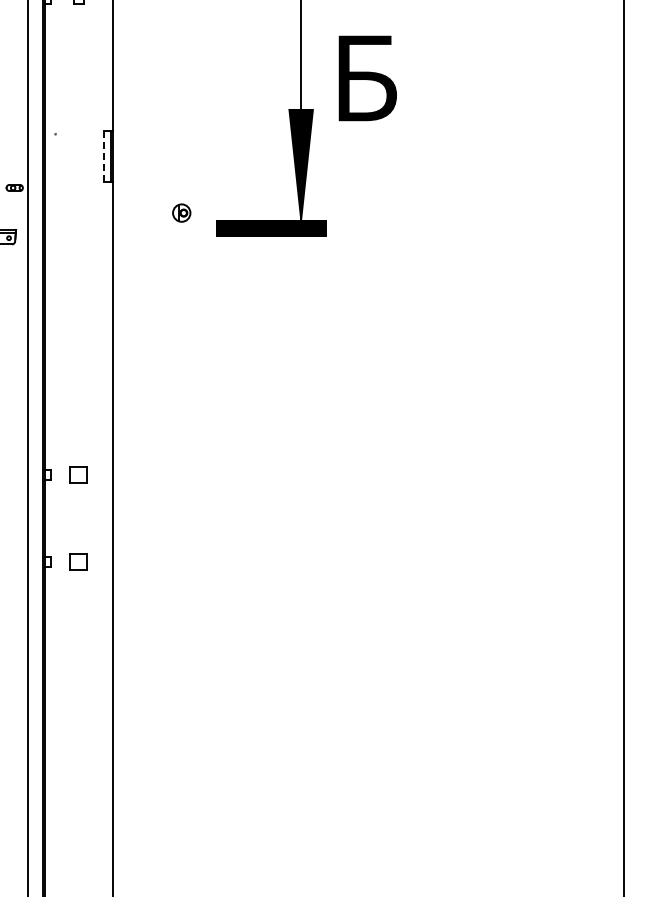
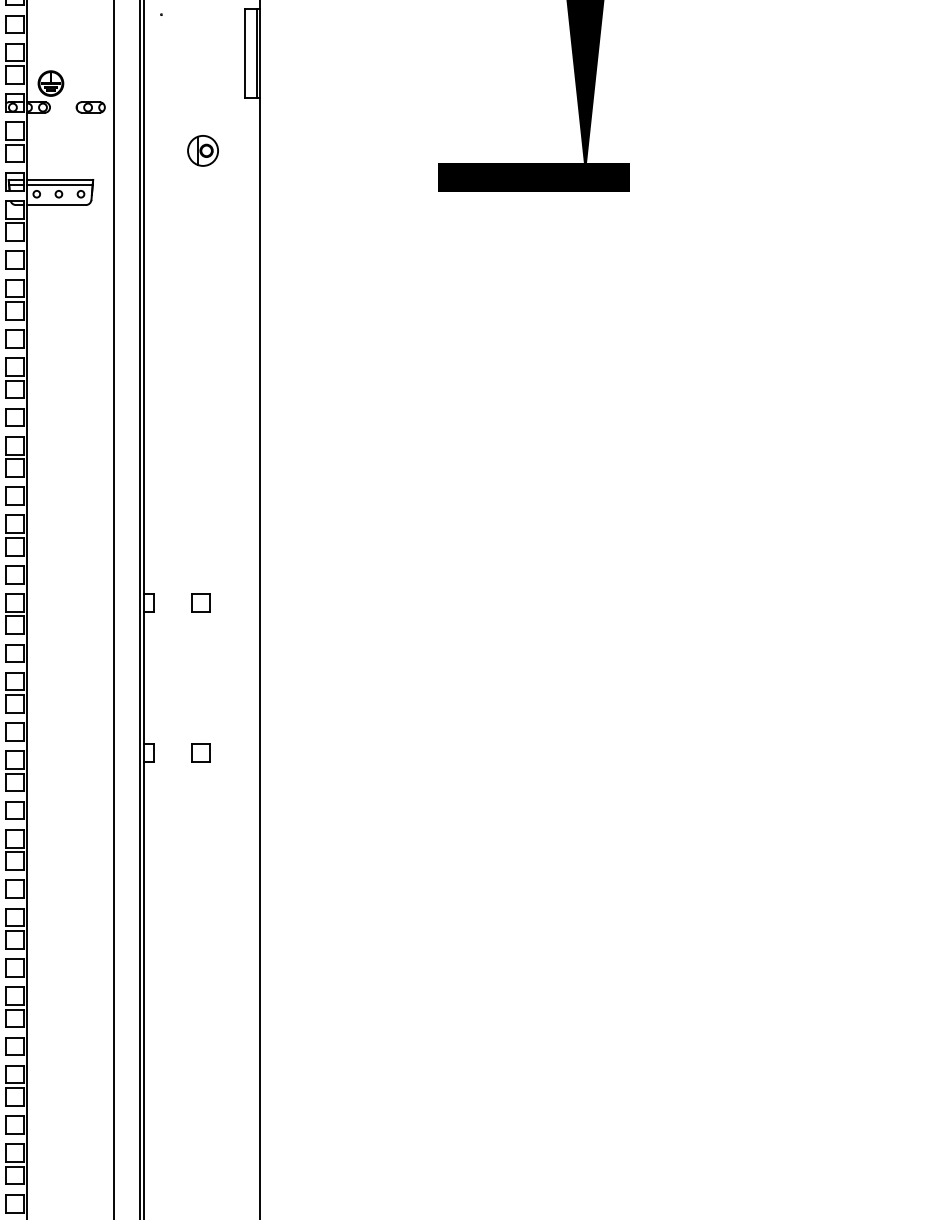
line: (104, 156) -> (245, 53), dashed -> solid
part: (181, 212) -> (202, 149), moved
part: (78, 474) -> (200, 602), size x0.62
part: (78, 561) -> (200, 752), size x0.62

